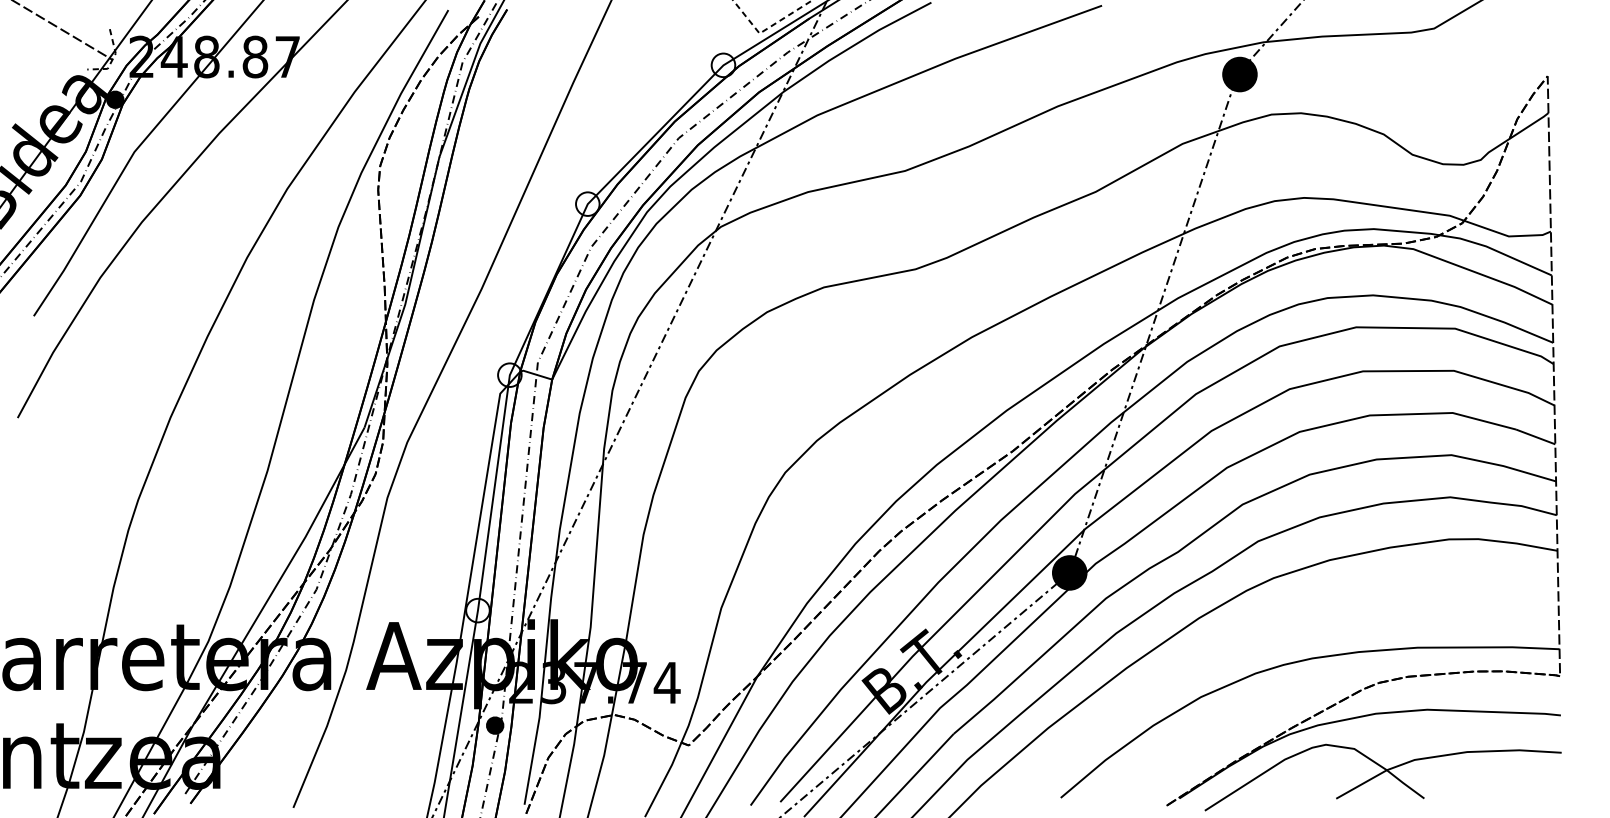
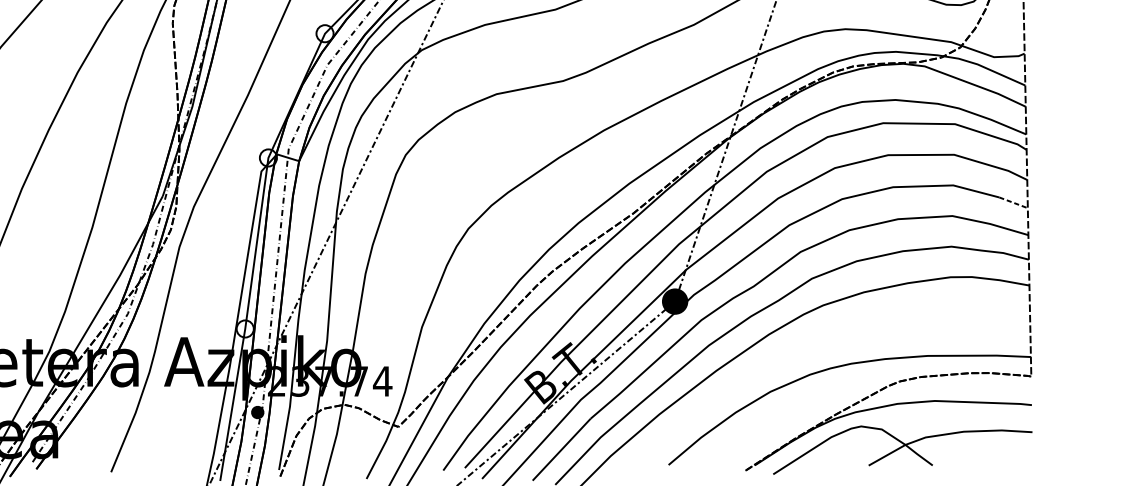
line: (1535, 436) -> (1013, 202), solid -> dashed

